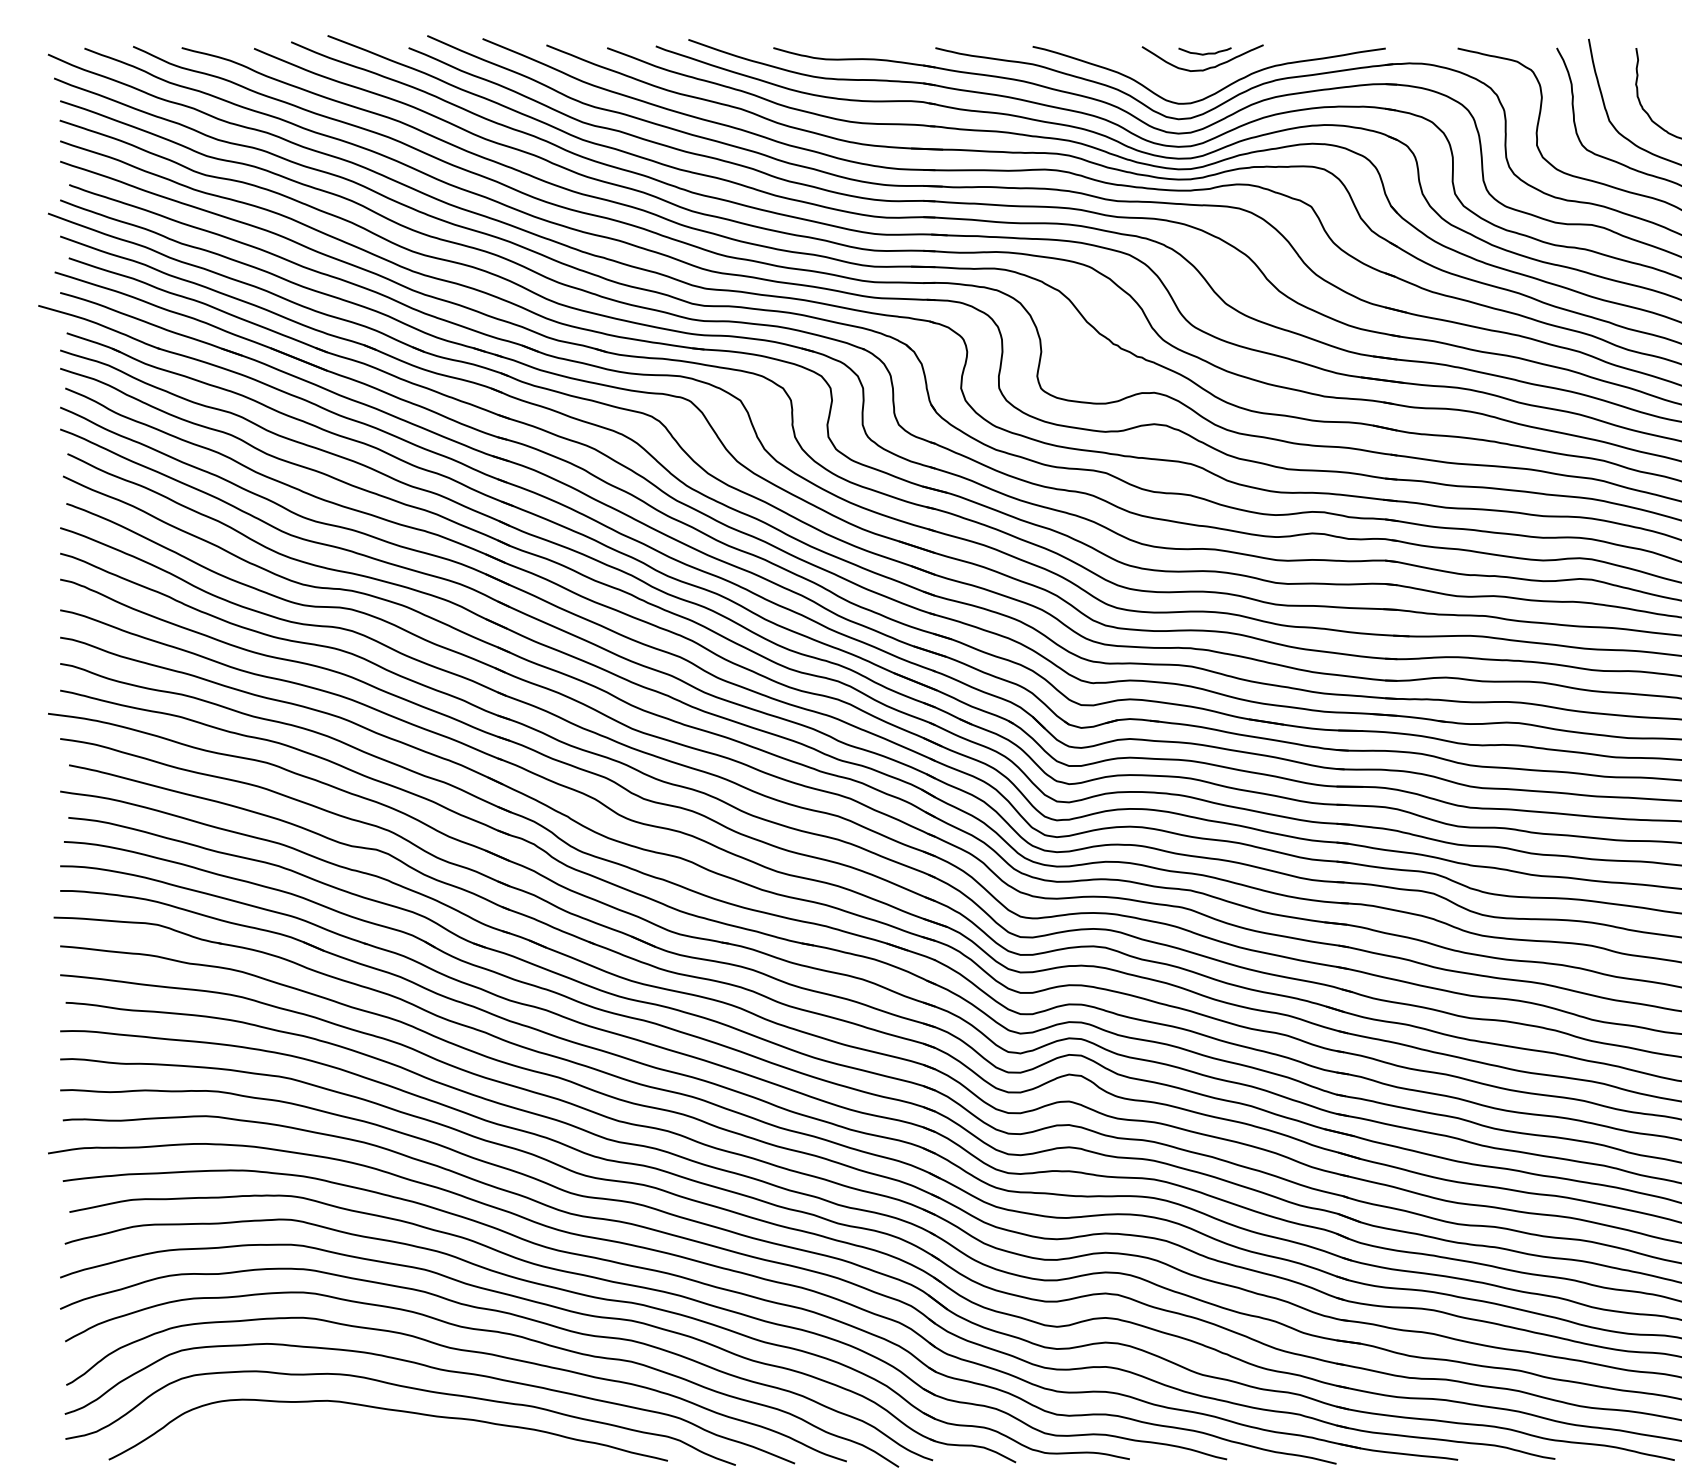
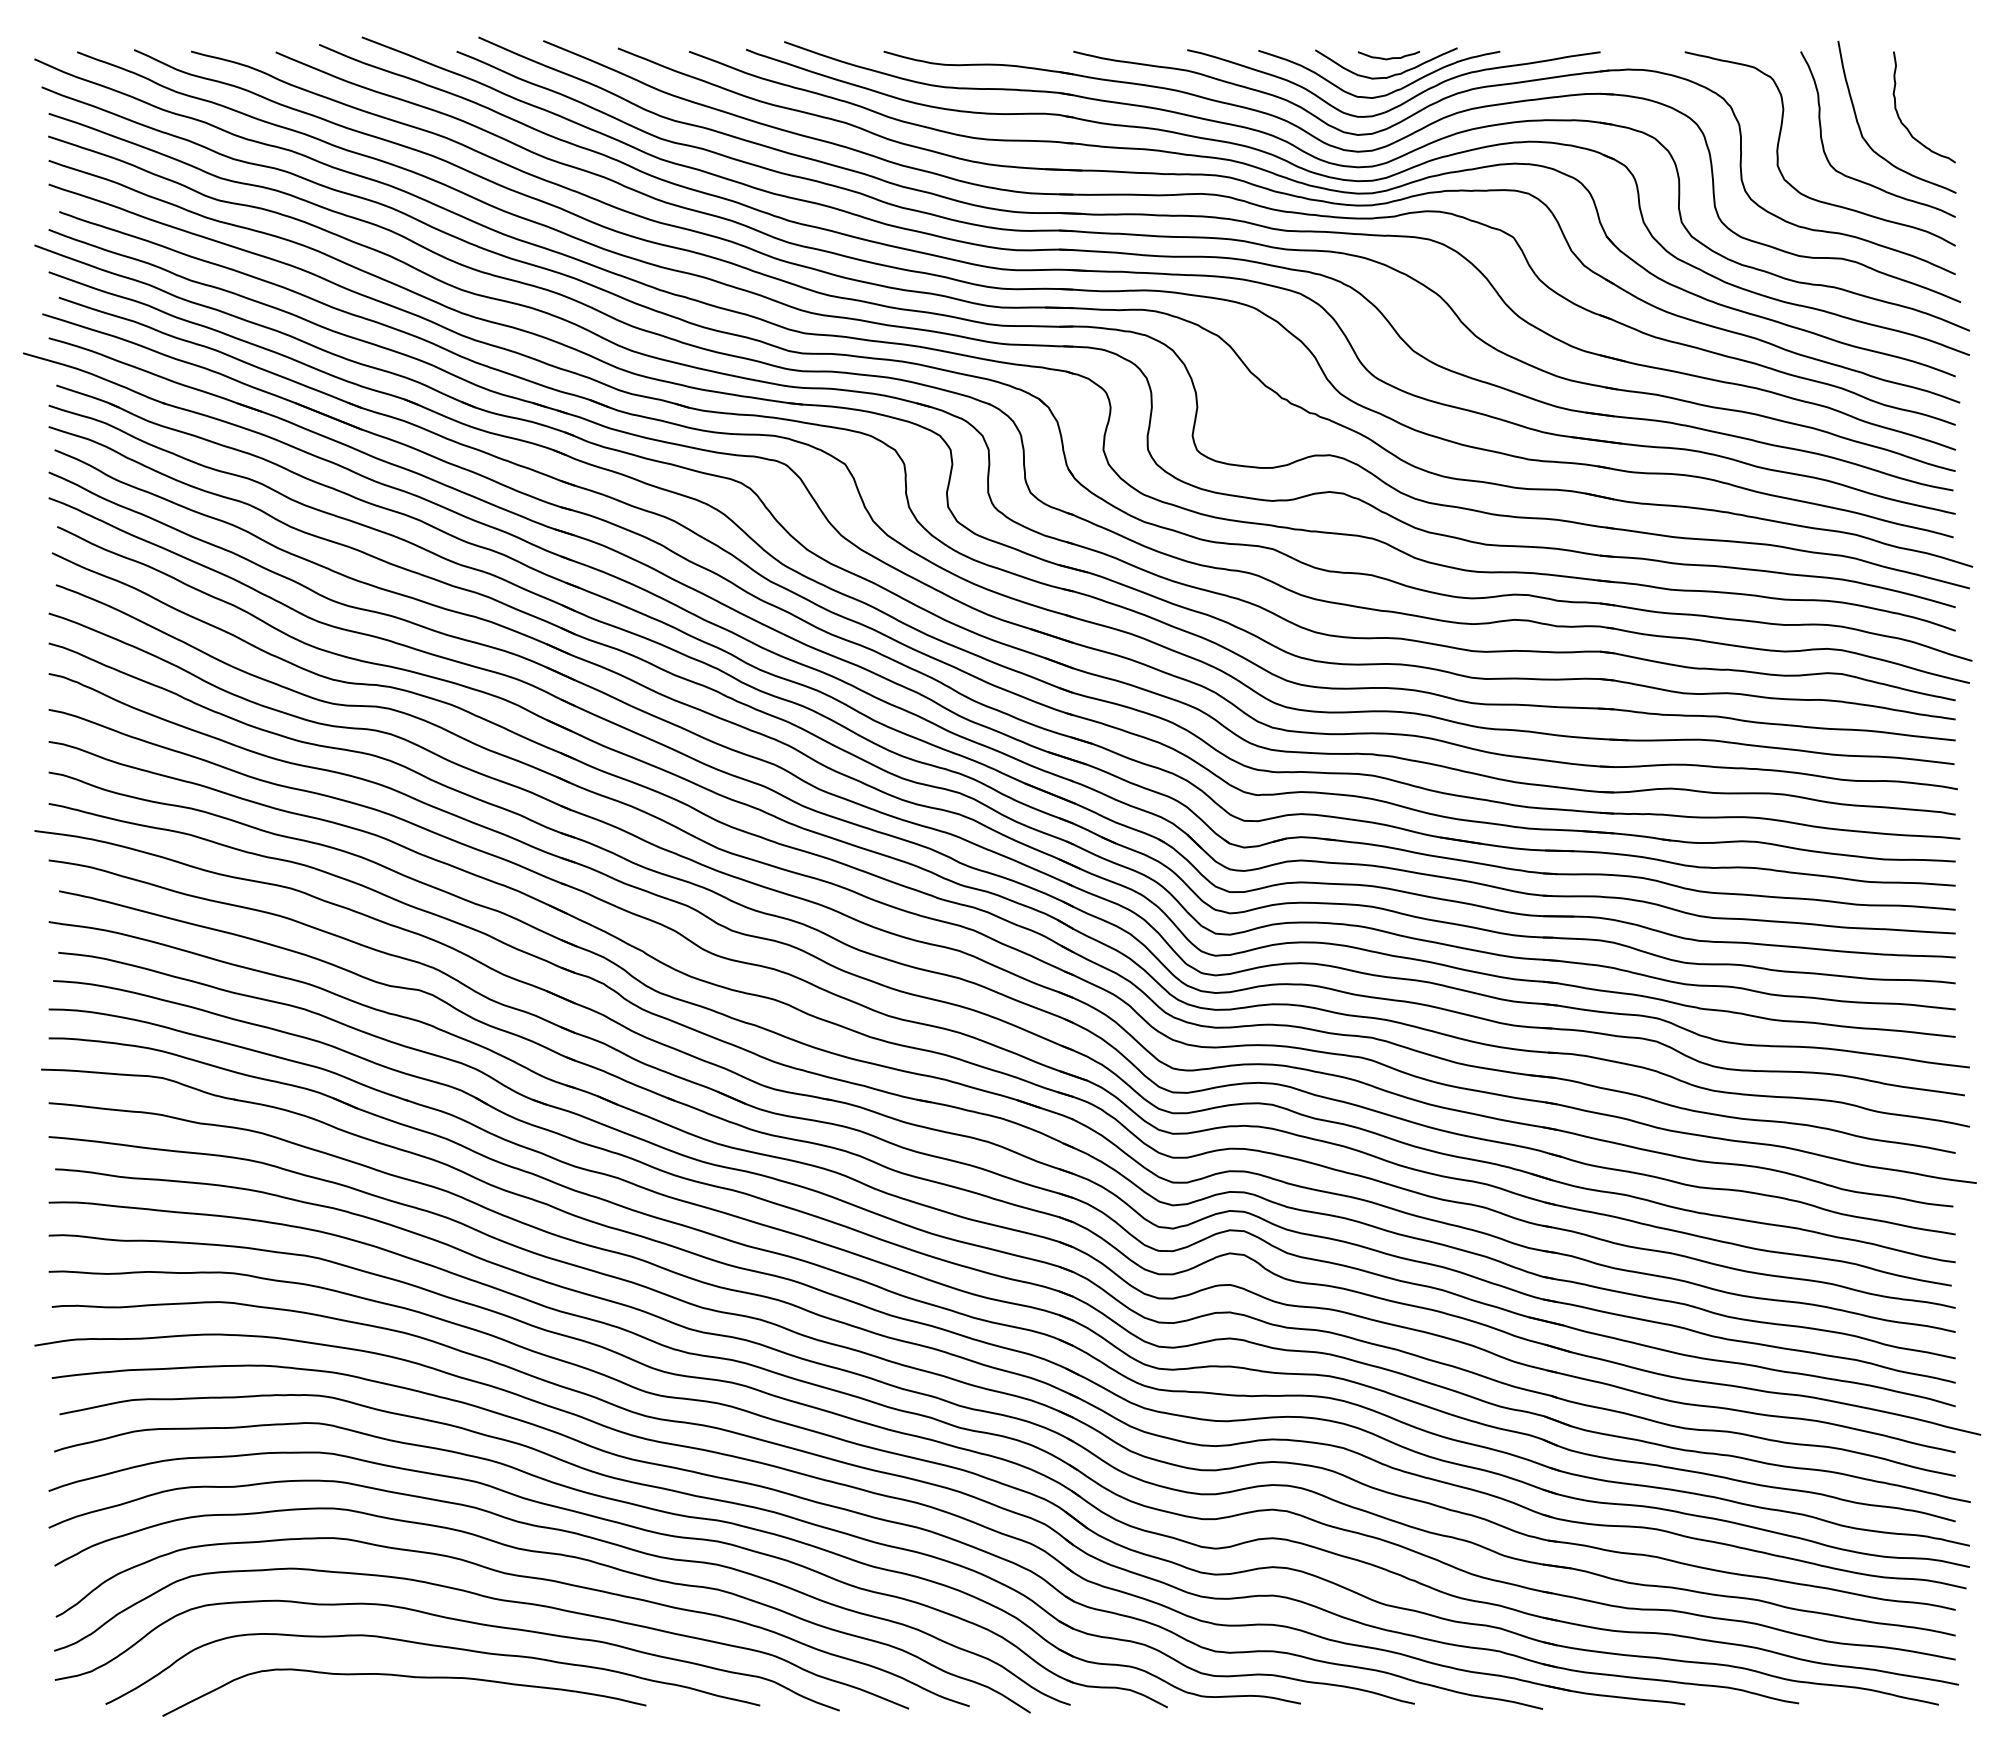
curve: (1205, 82) -> (1389, 92), added
curve: (364, 1436) -> (405, 1677), added

